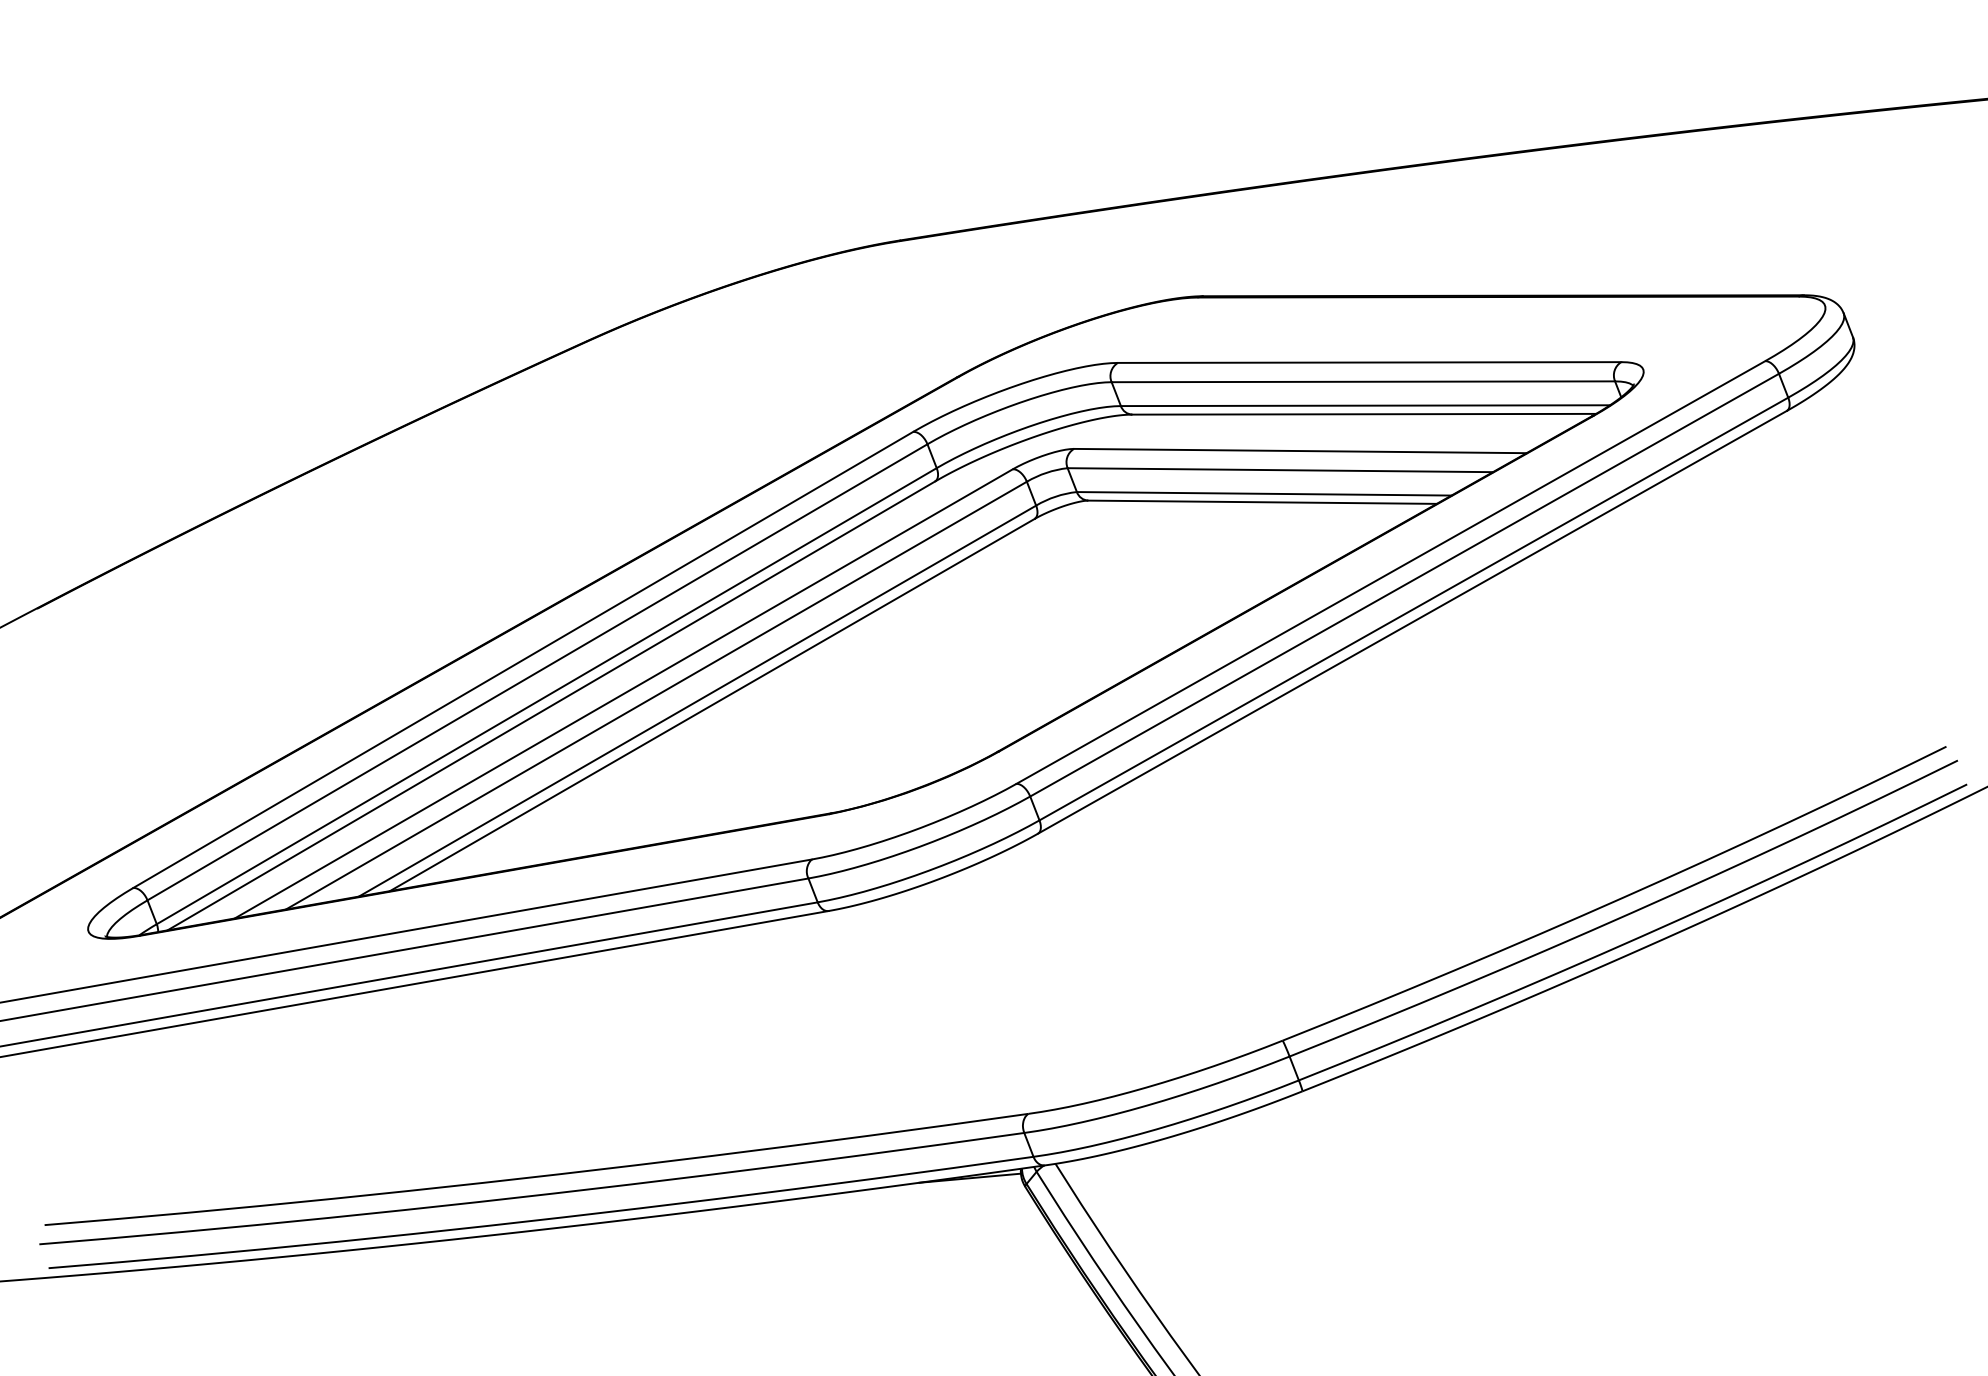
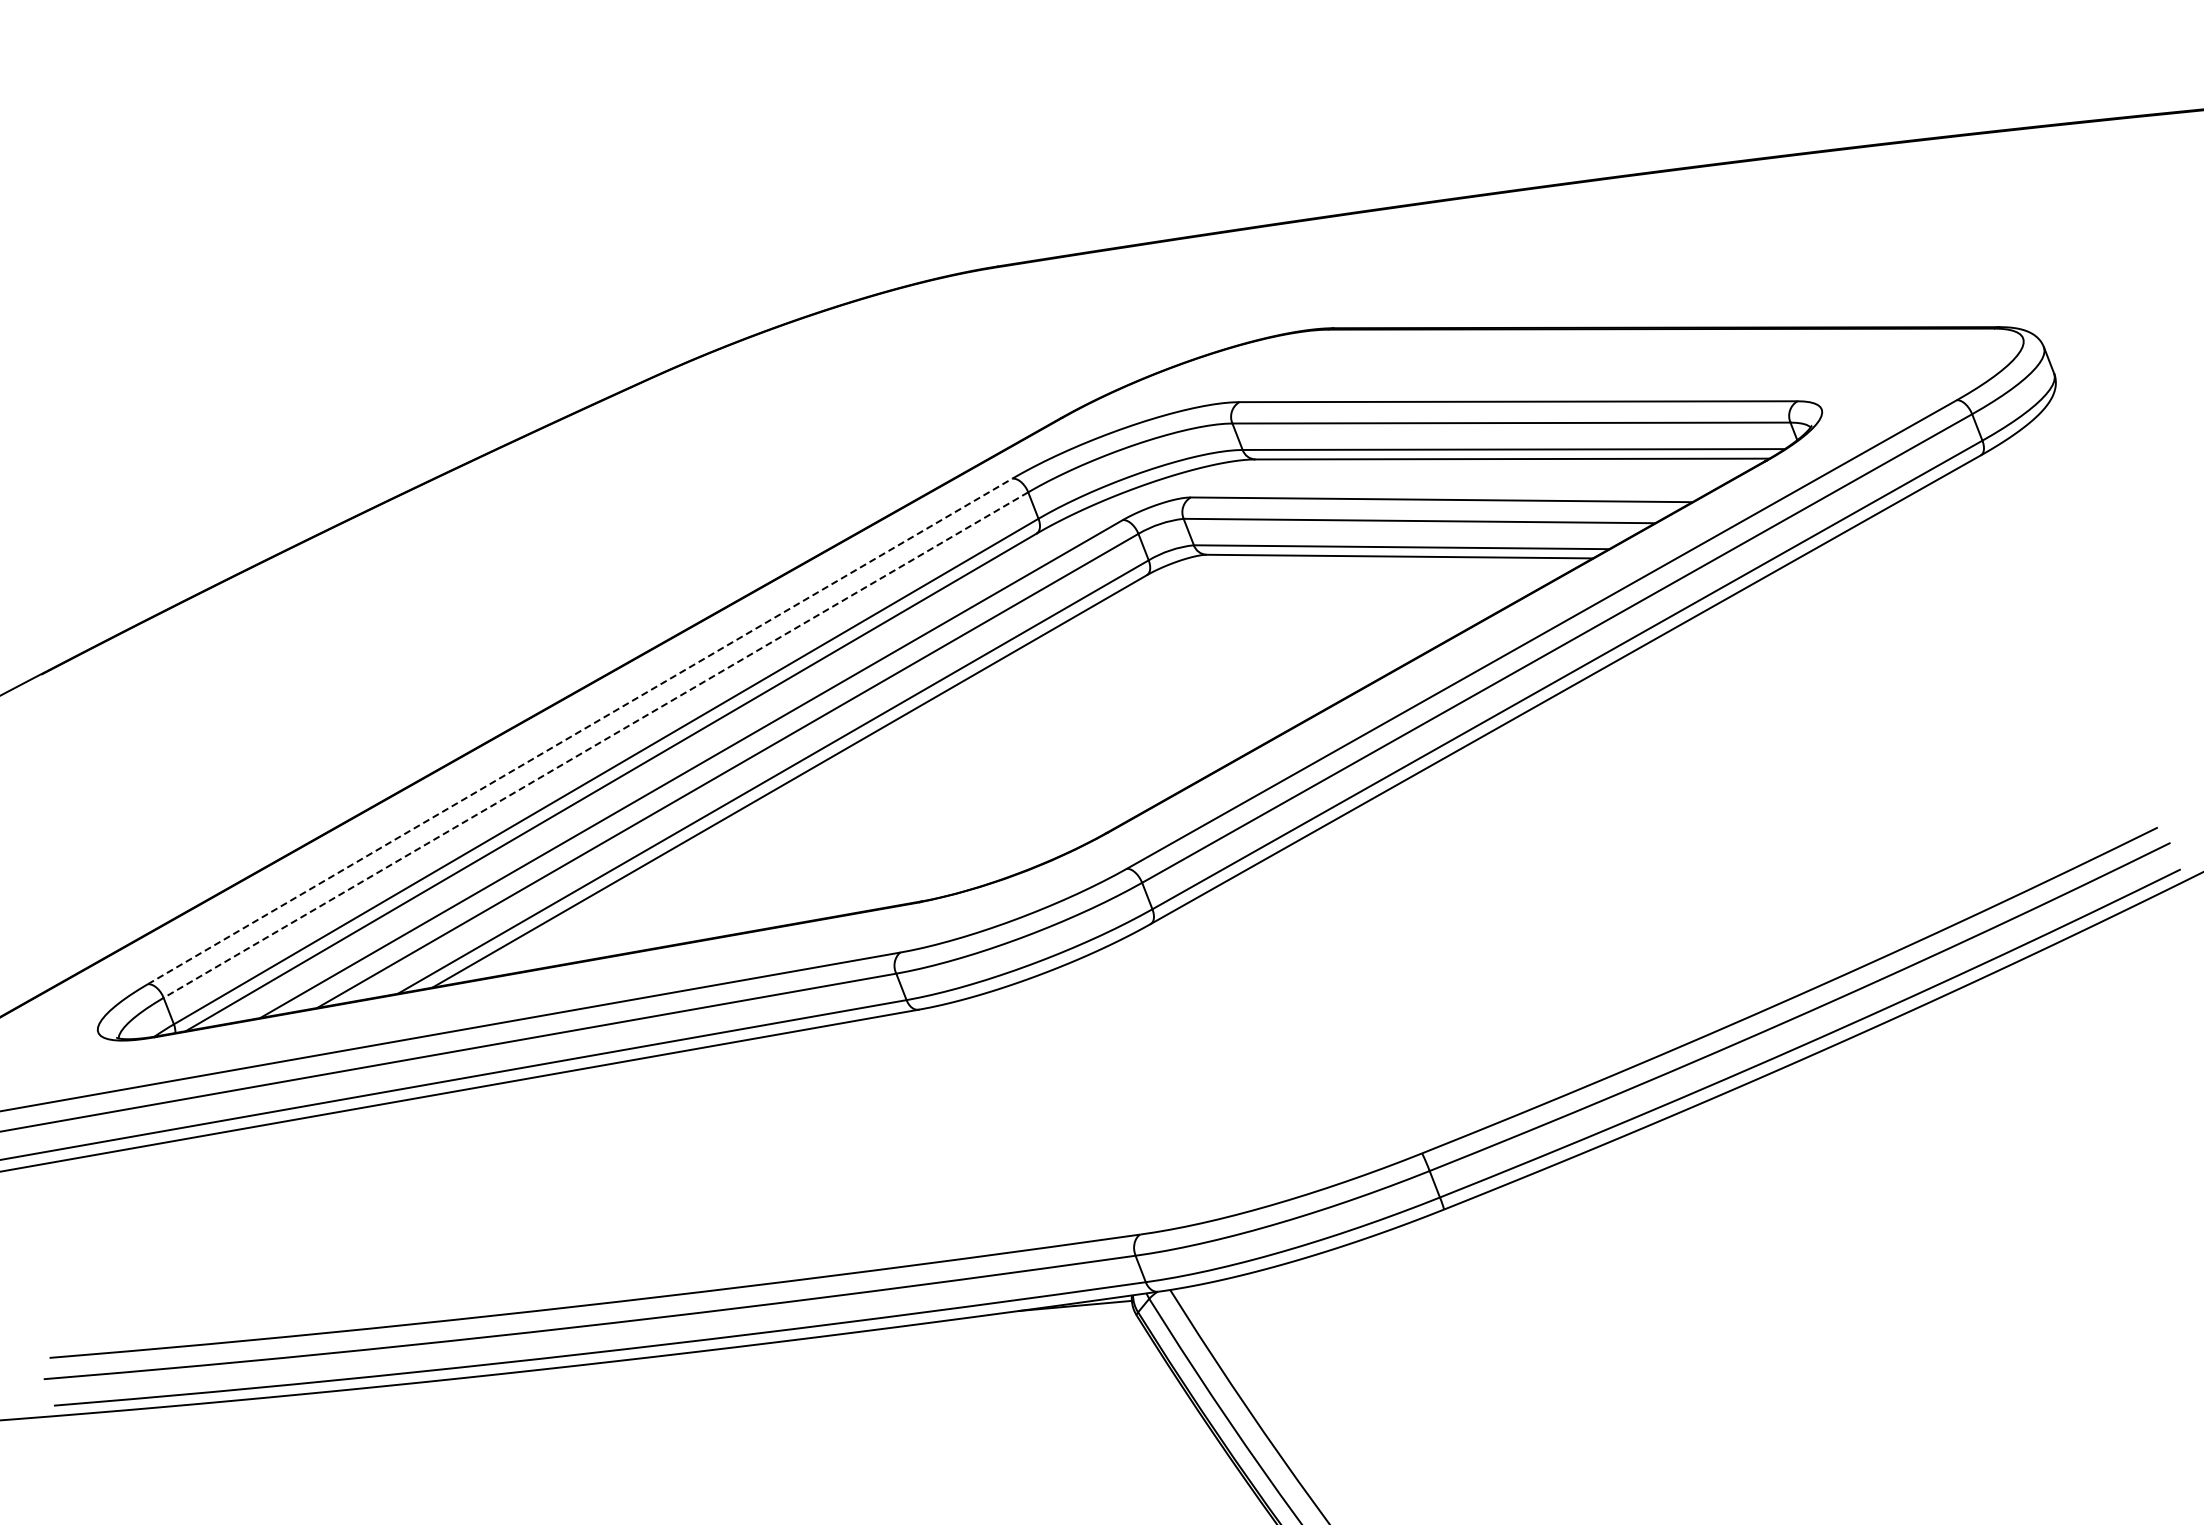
line: (523, 660) -> (580, 731), solid -> dashed
line: (537, 672) -> (595, 745), solid -> dashed

